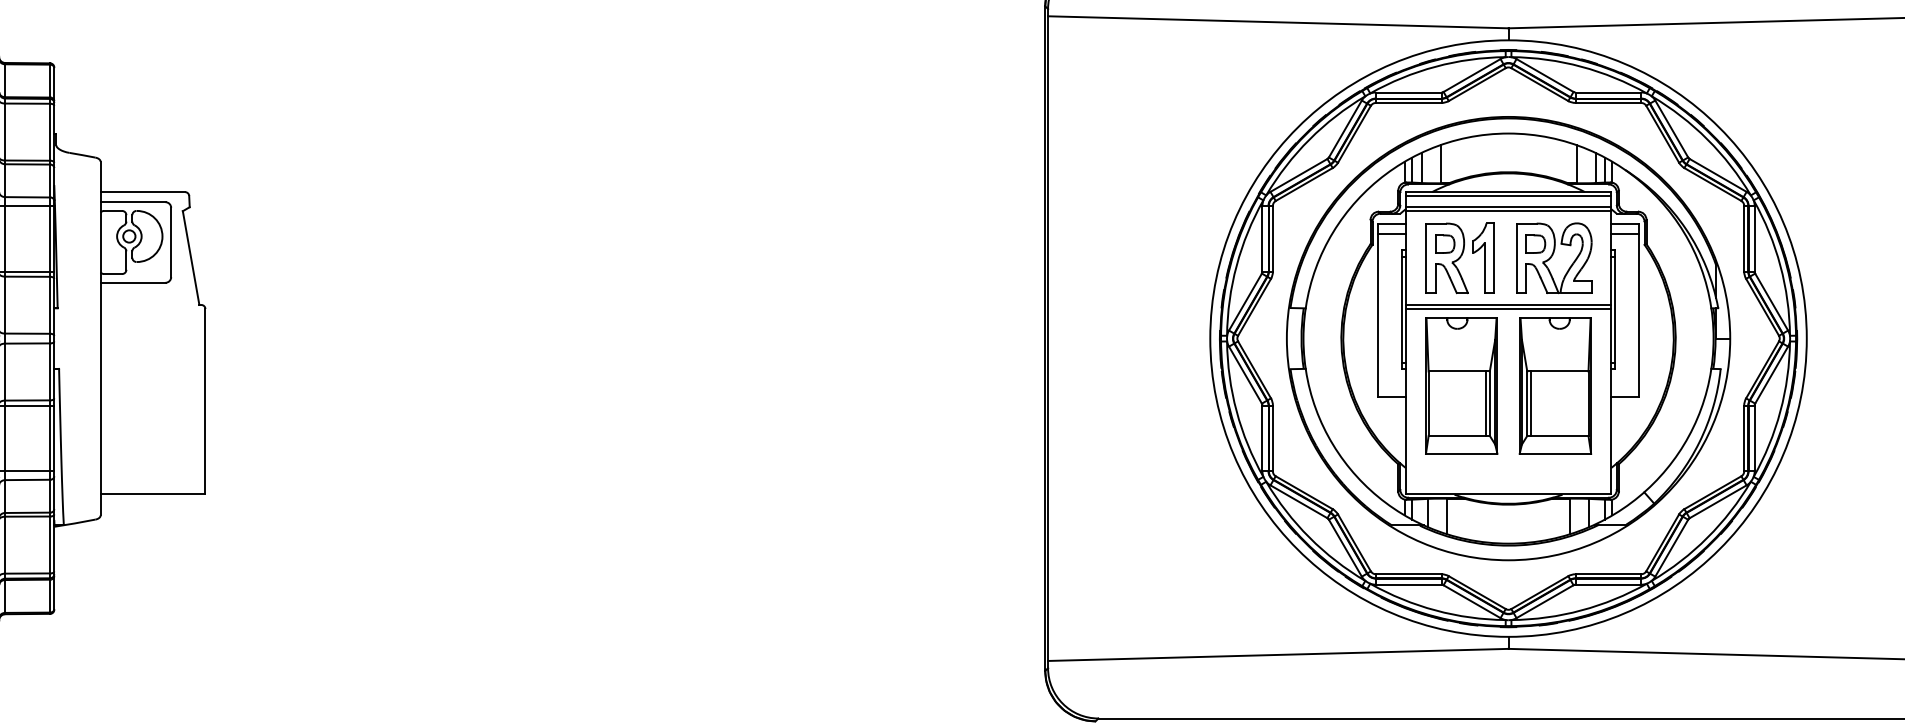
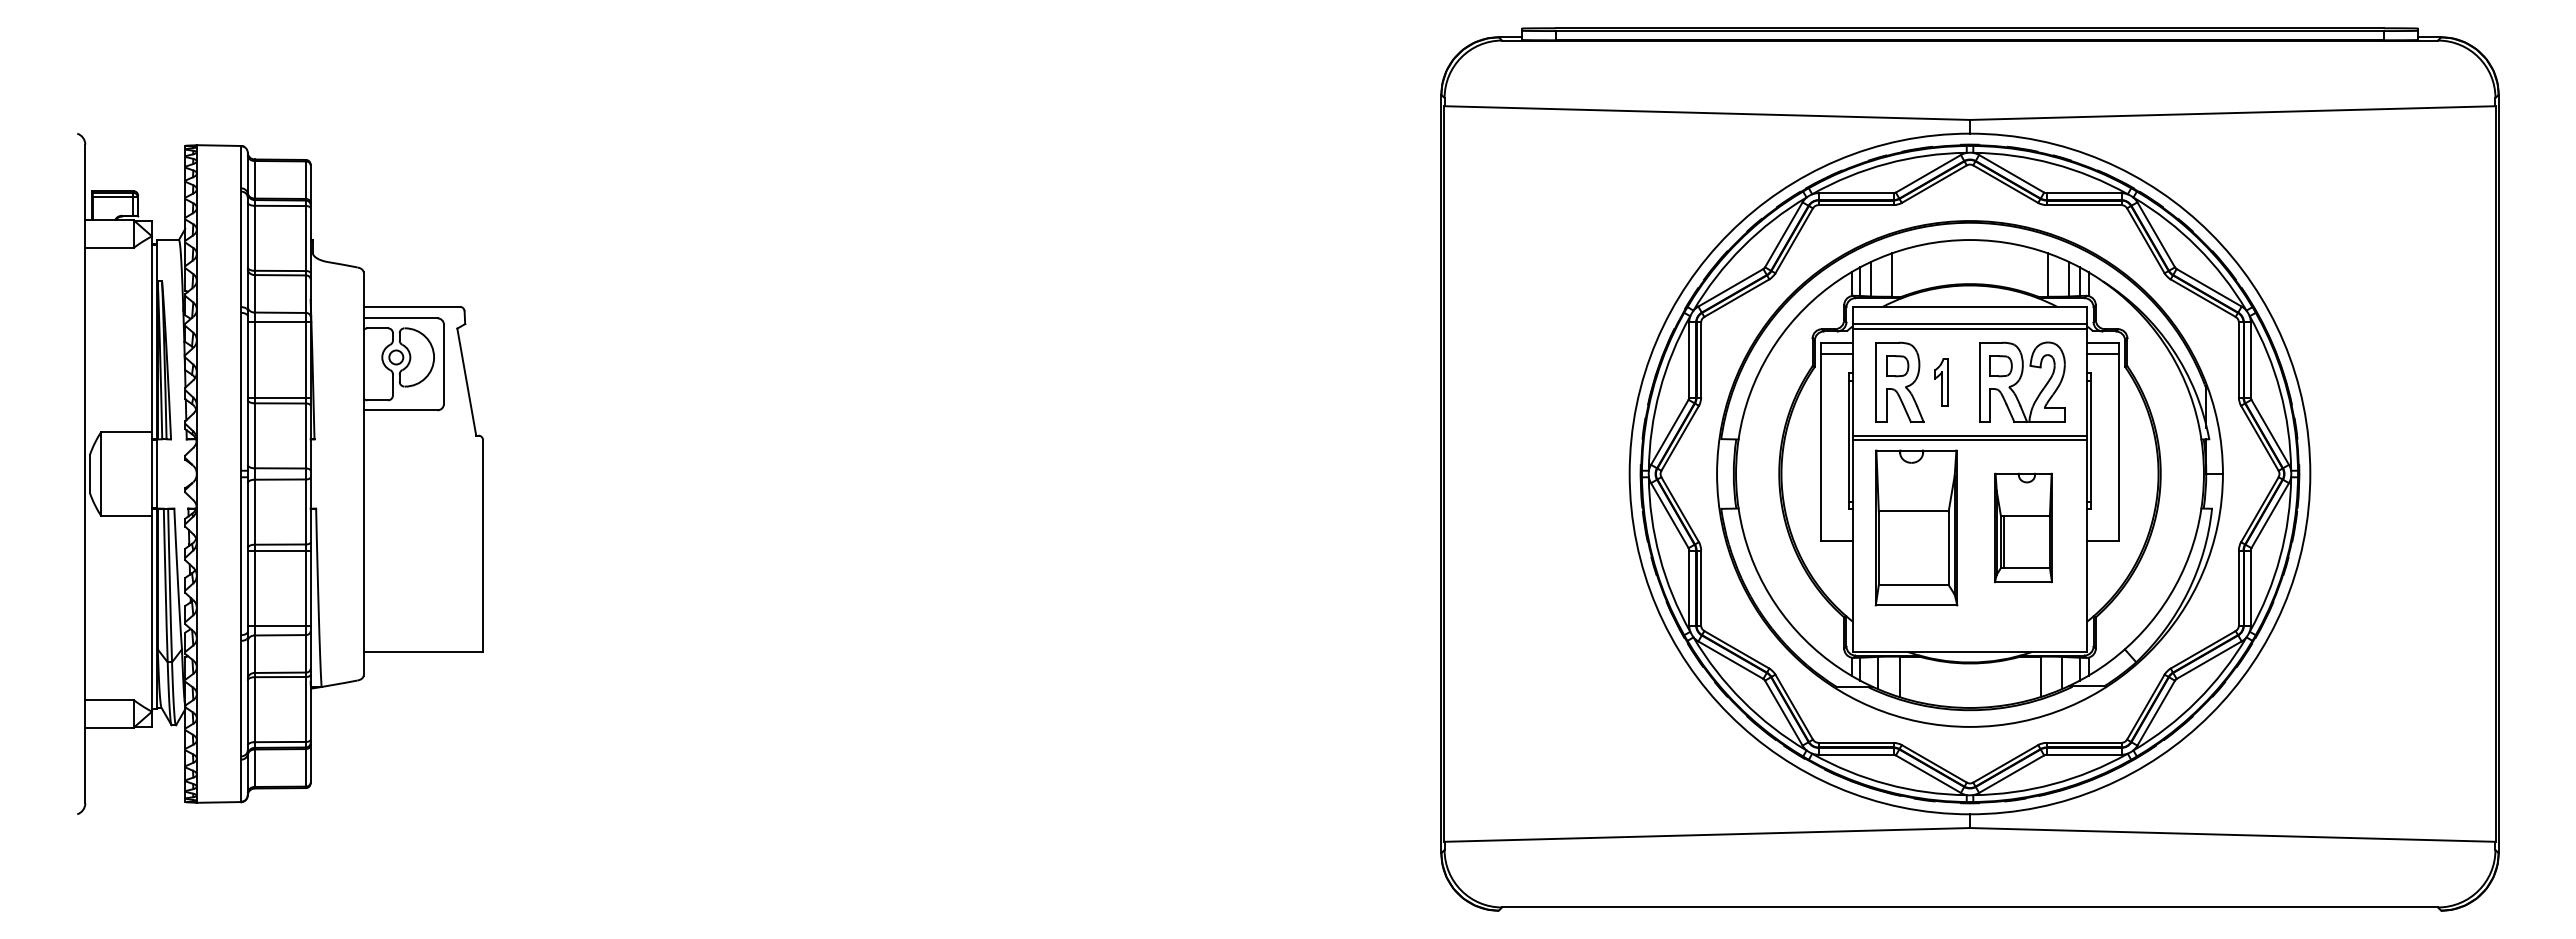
line: (1508, 196) -> (1969, 311), removed
part: (1483, 258) -> (1941, 382), size x0.6
part: (1555, 385) -> (2023, 527), size x0.7
line: (1486, 403) -> (1944, 548), removed

